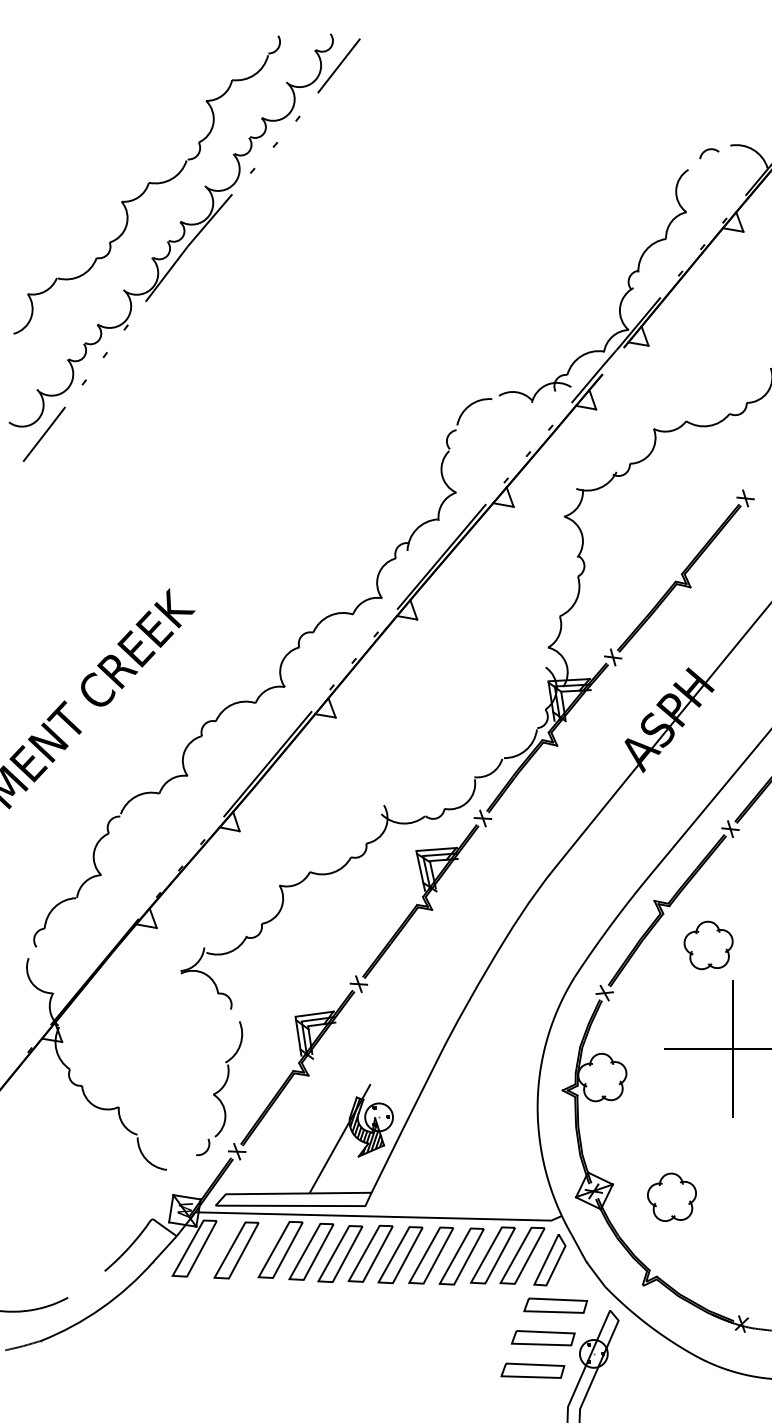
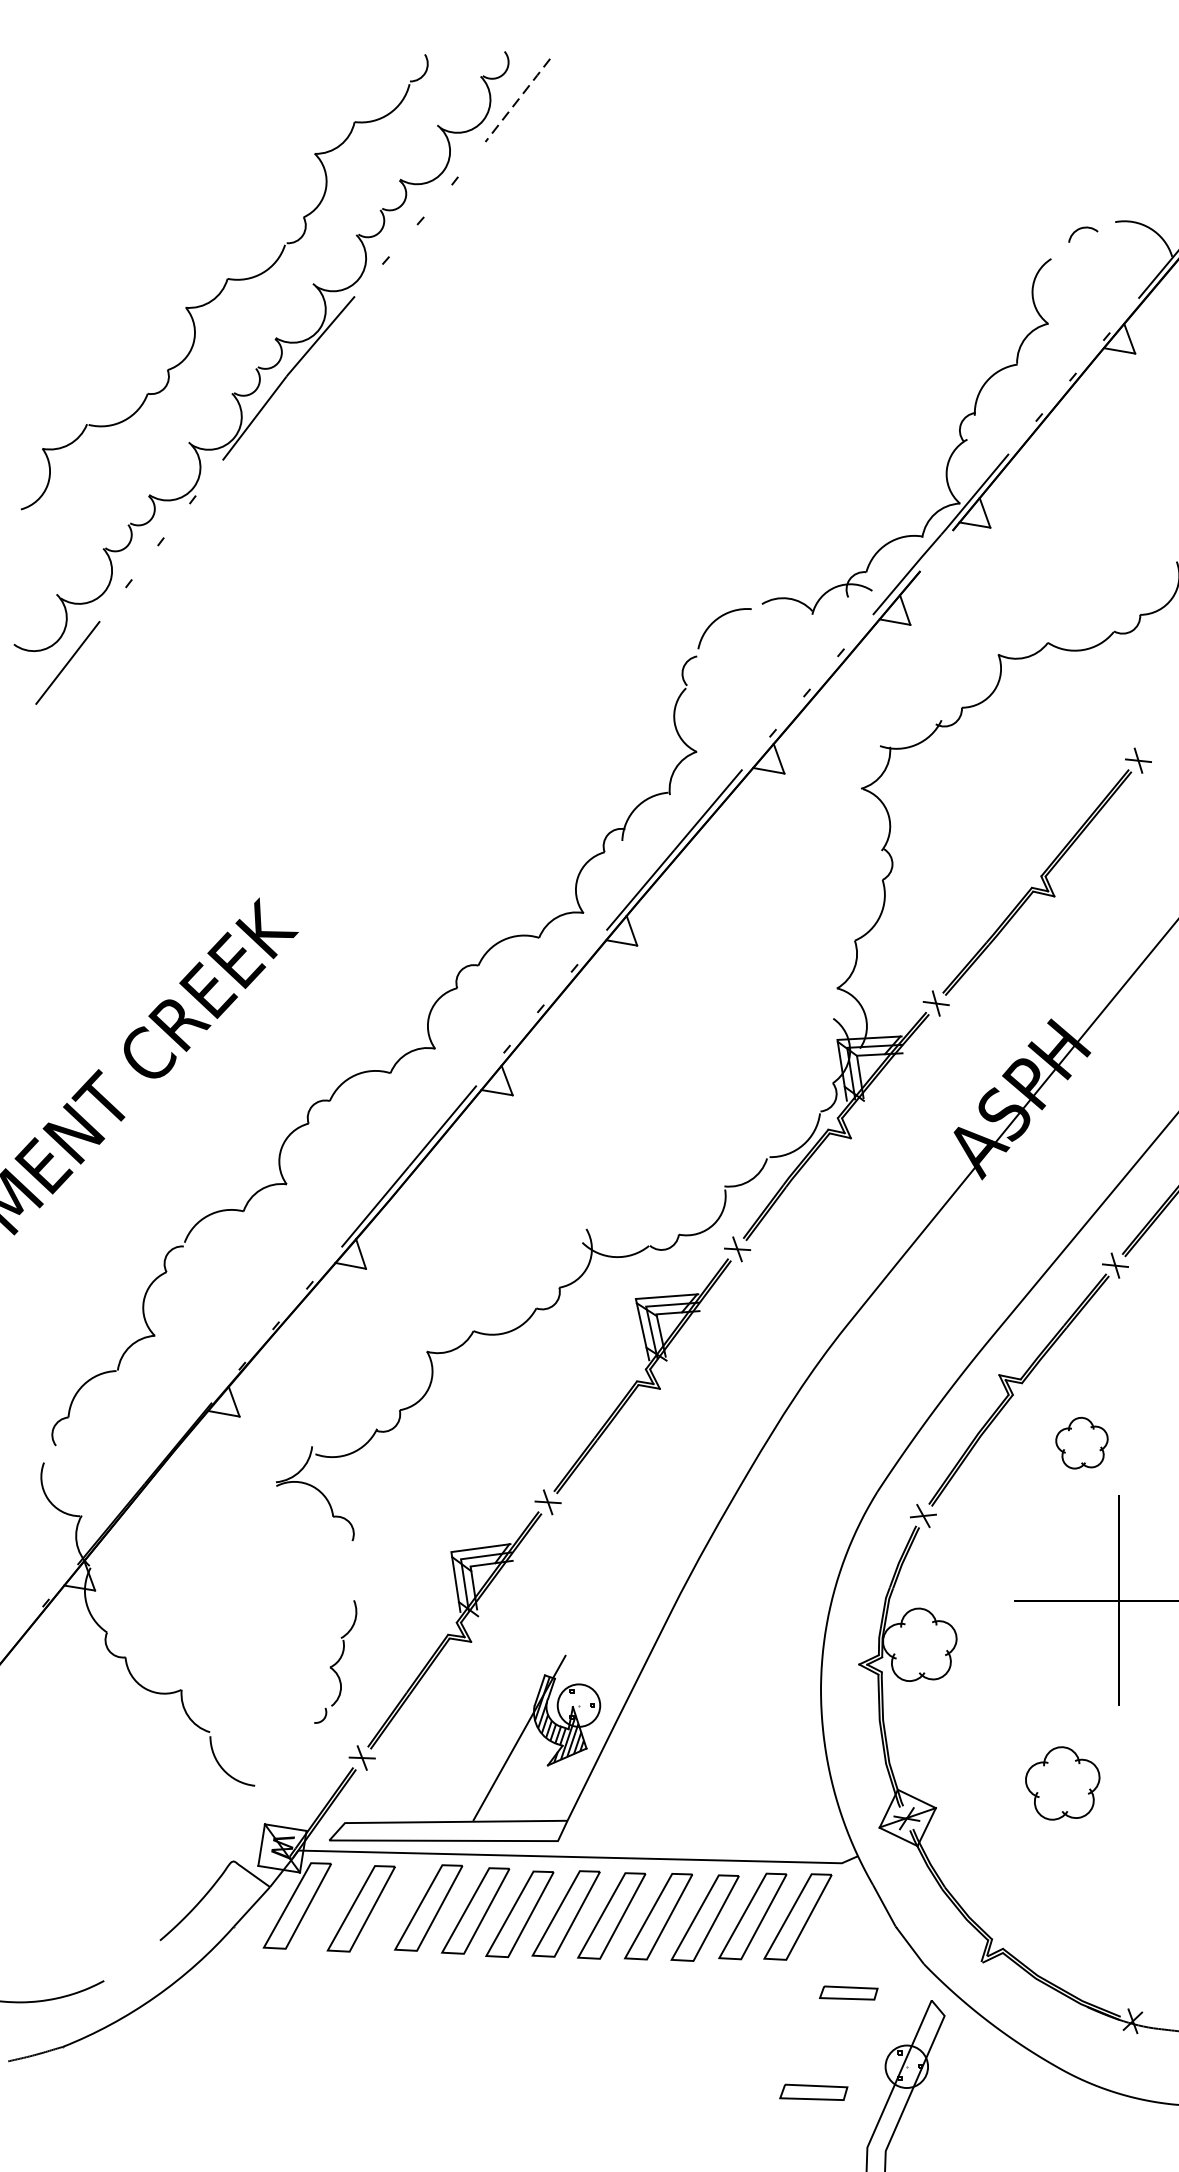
line: (339, 65) -> (518, 99), solid -> dashed
part: (708, 945) -> (1081, 1443), size x0.7
part: (219, 1088) -> (335, 1661), size x0.6
part: (671, 1196) -> (1062, 1782), moved
part: (549, 1260) -> (839, 1924), removed
part: (555, 1305) -> (848, 1992), size x0.6
part: (542, 1338) -> (828, 2043), removed
part: (532, 1370) -> (813, 2092), size x0.7

